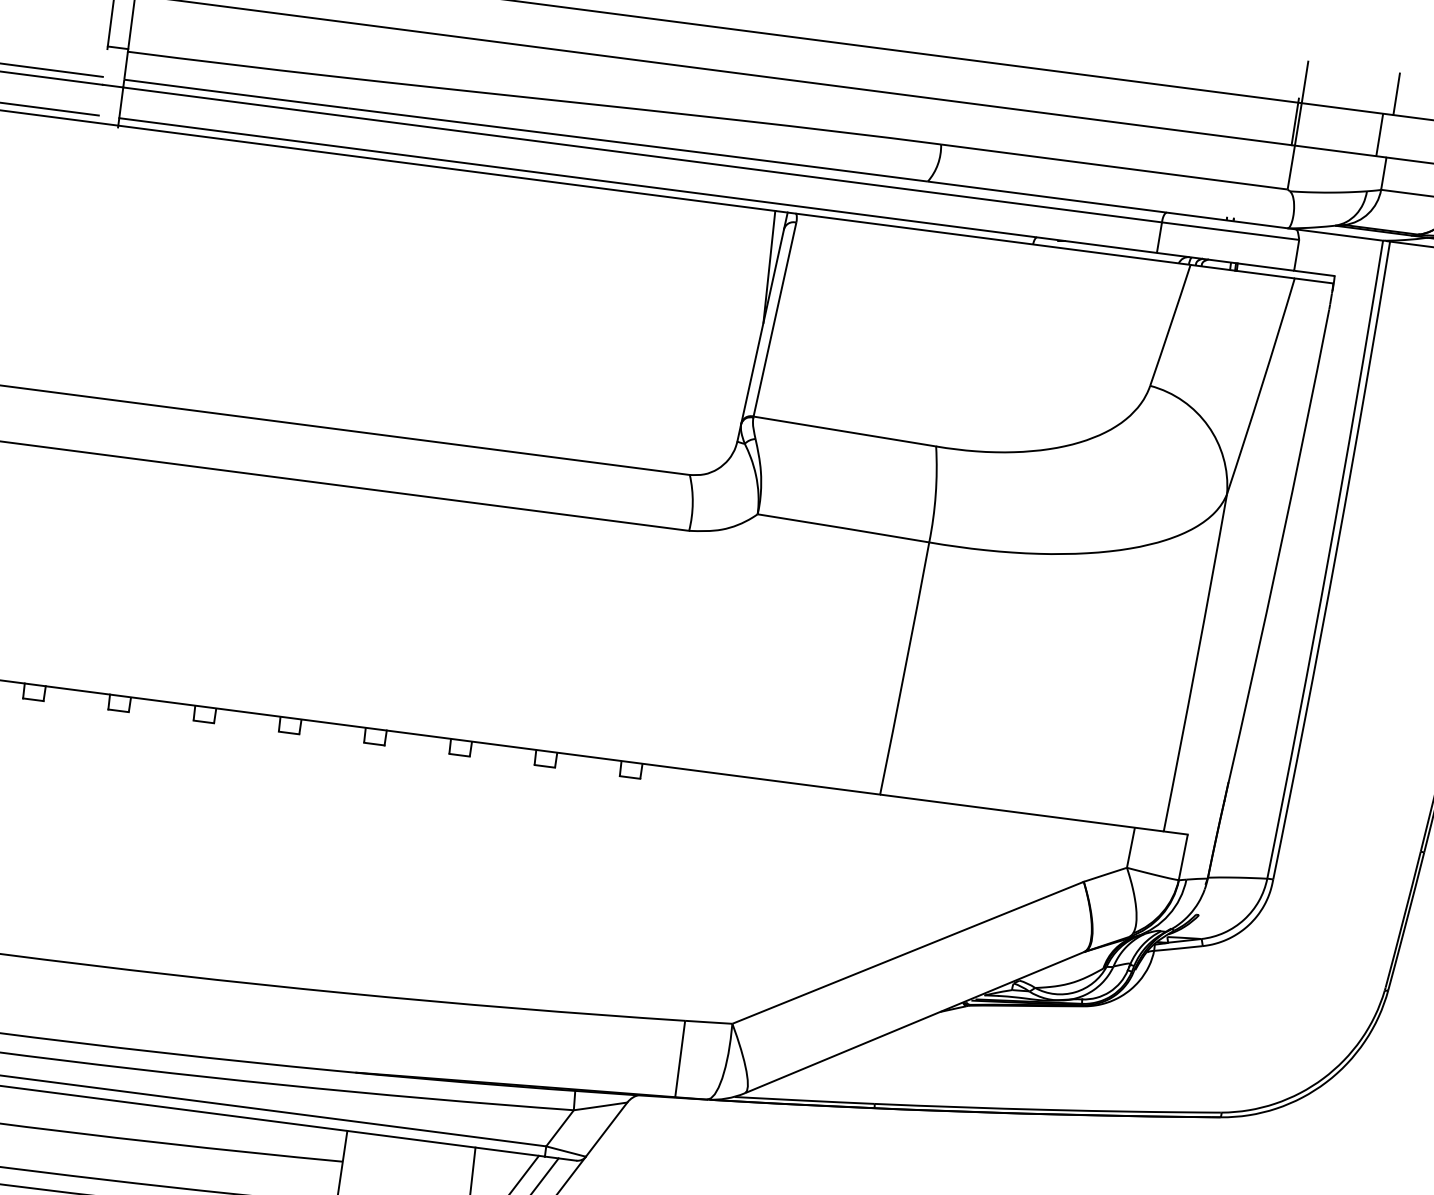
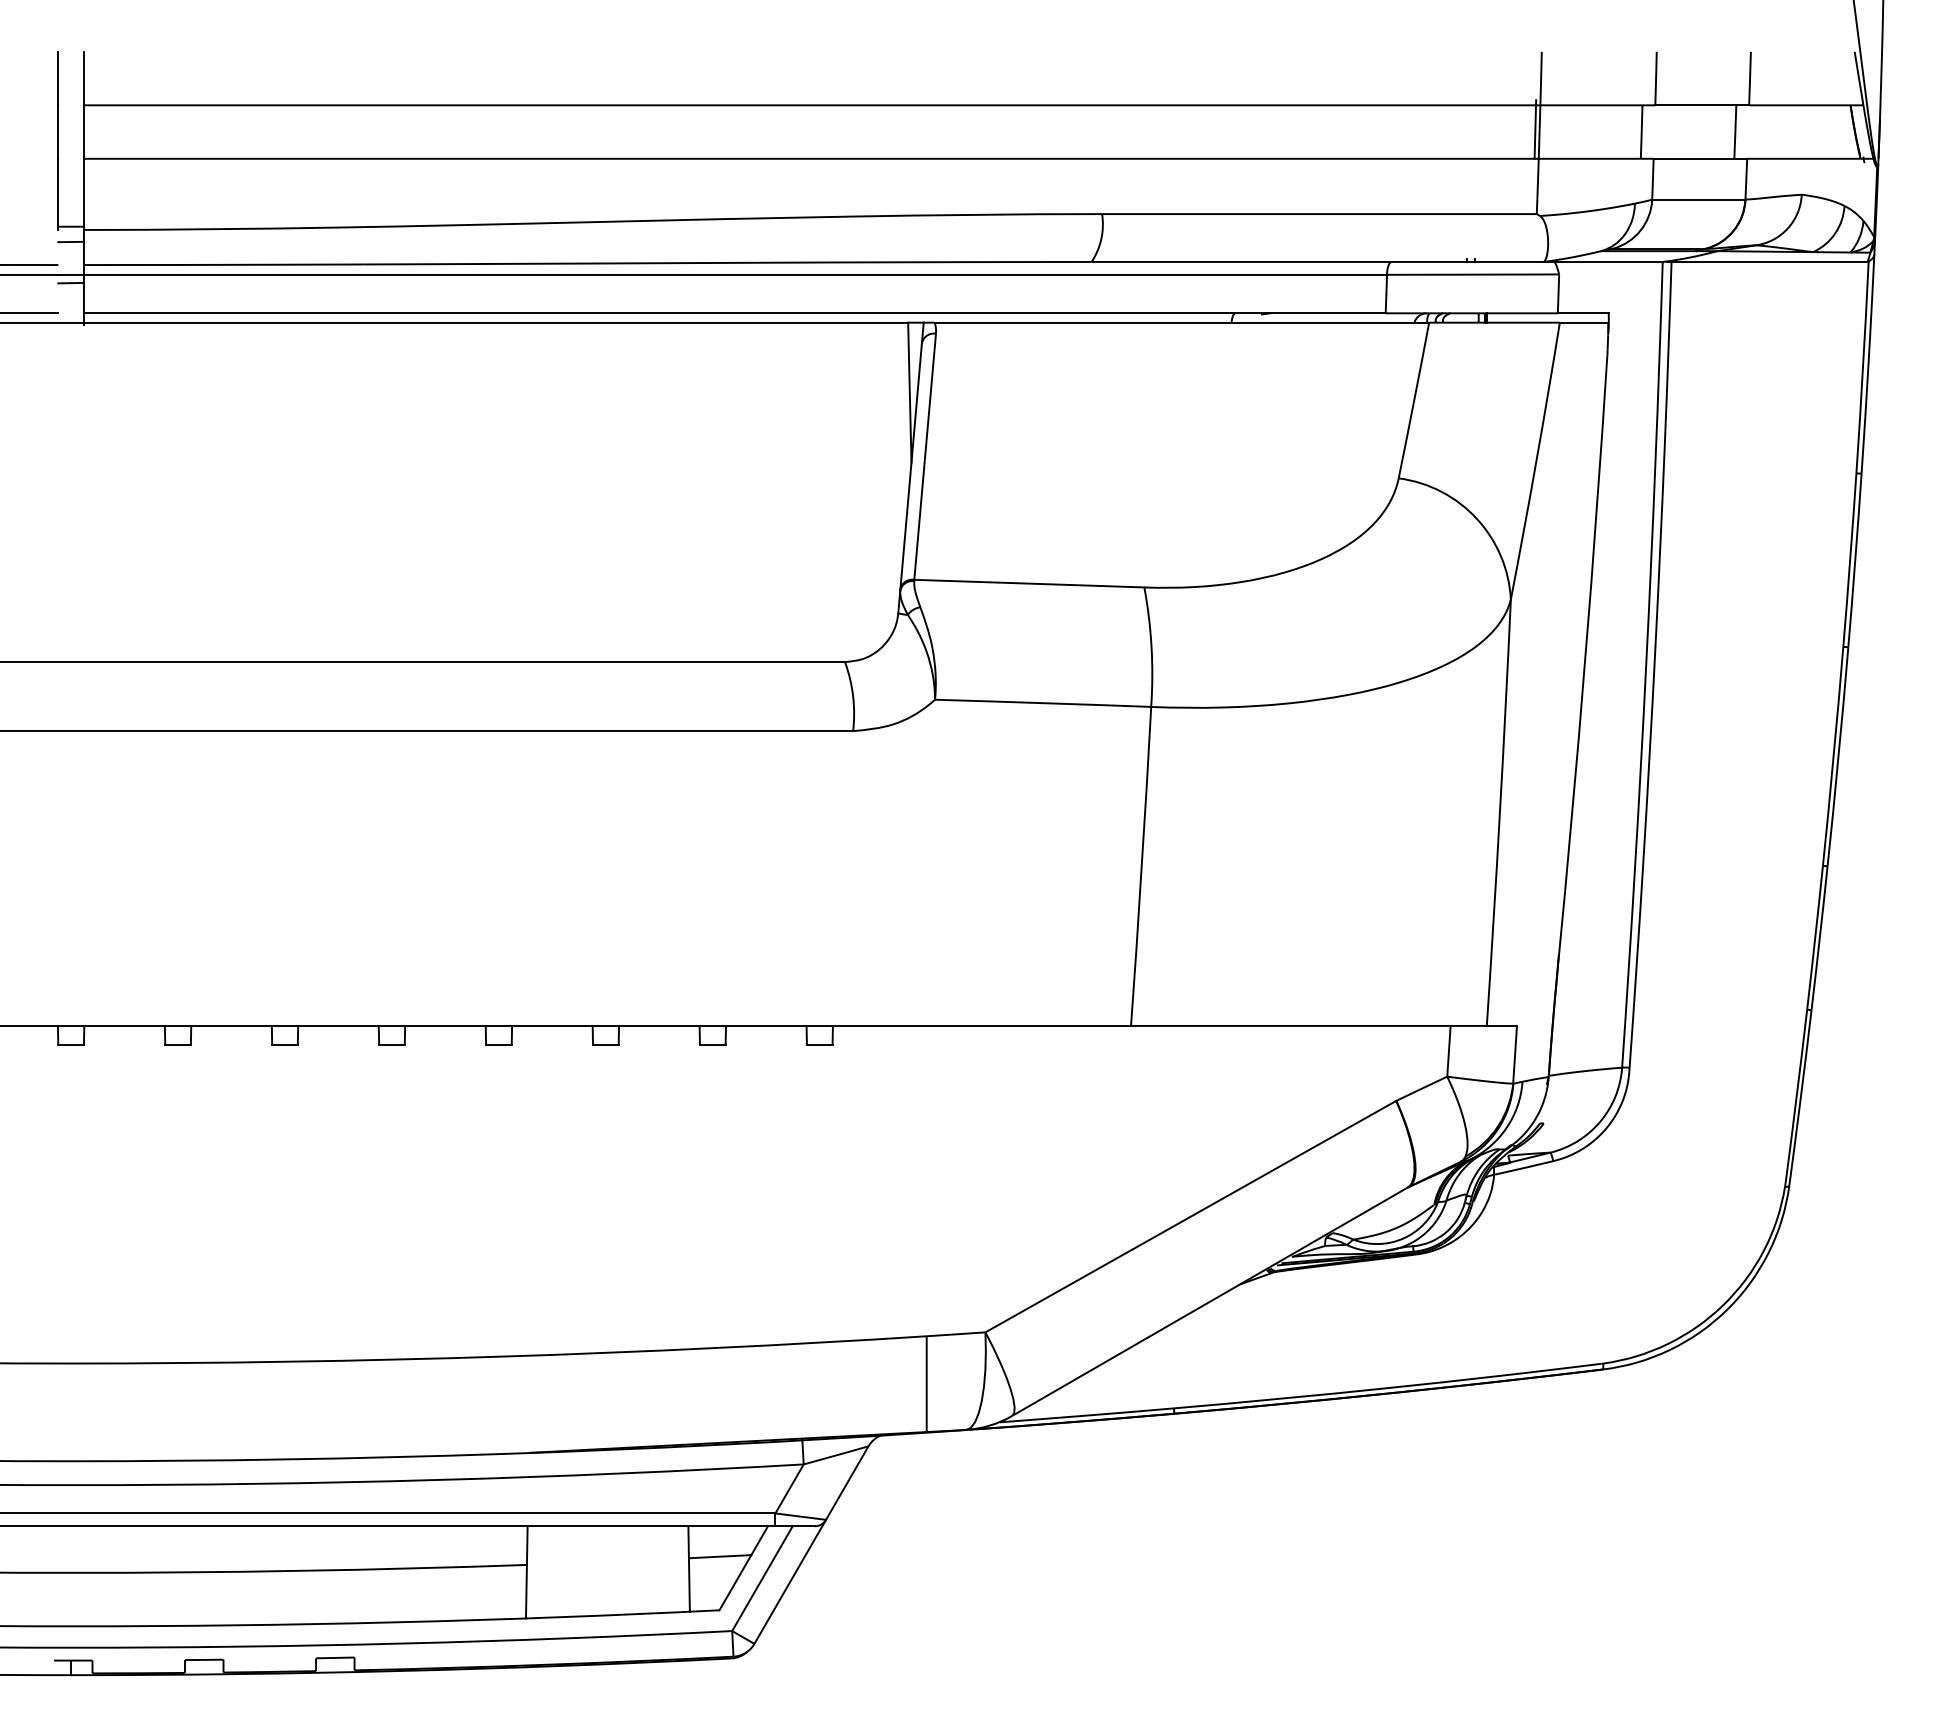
line: (116, 59) -> (70, 241), added
line: (111, 92) -> (70, 282), added
line: (497, 1174) -> (719, 1556), added

